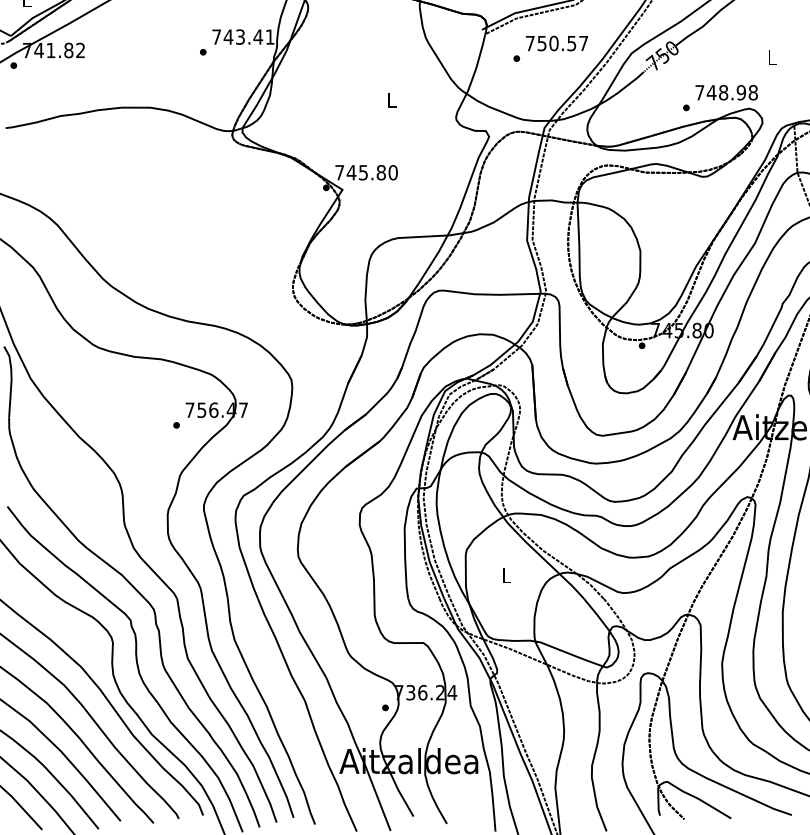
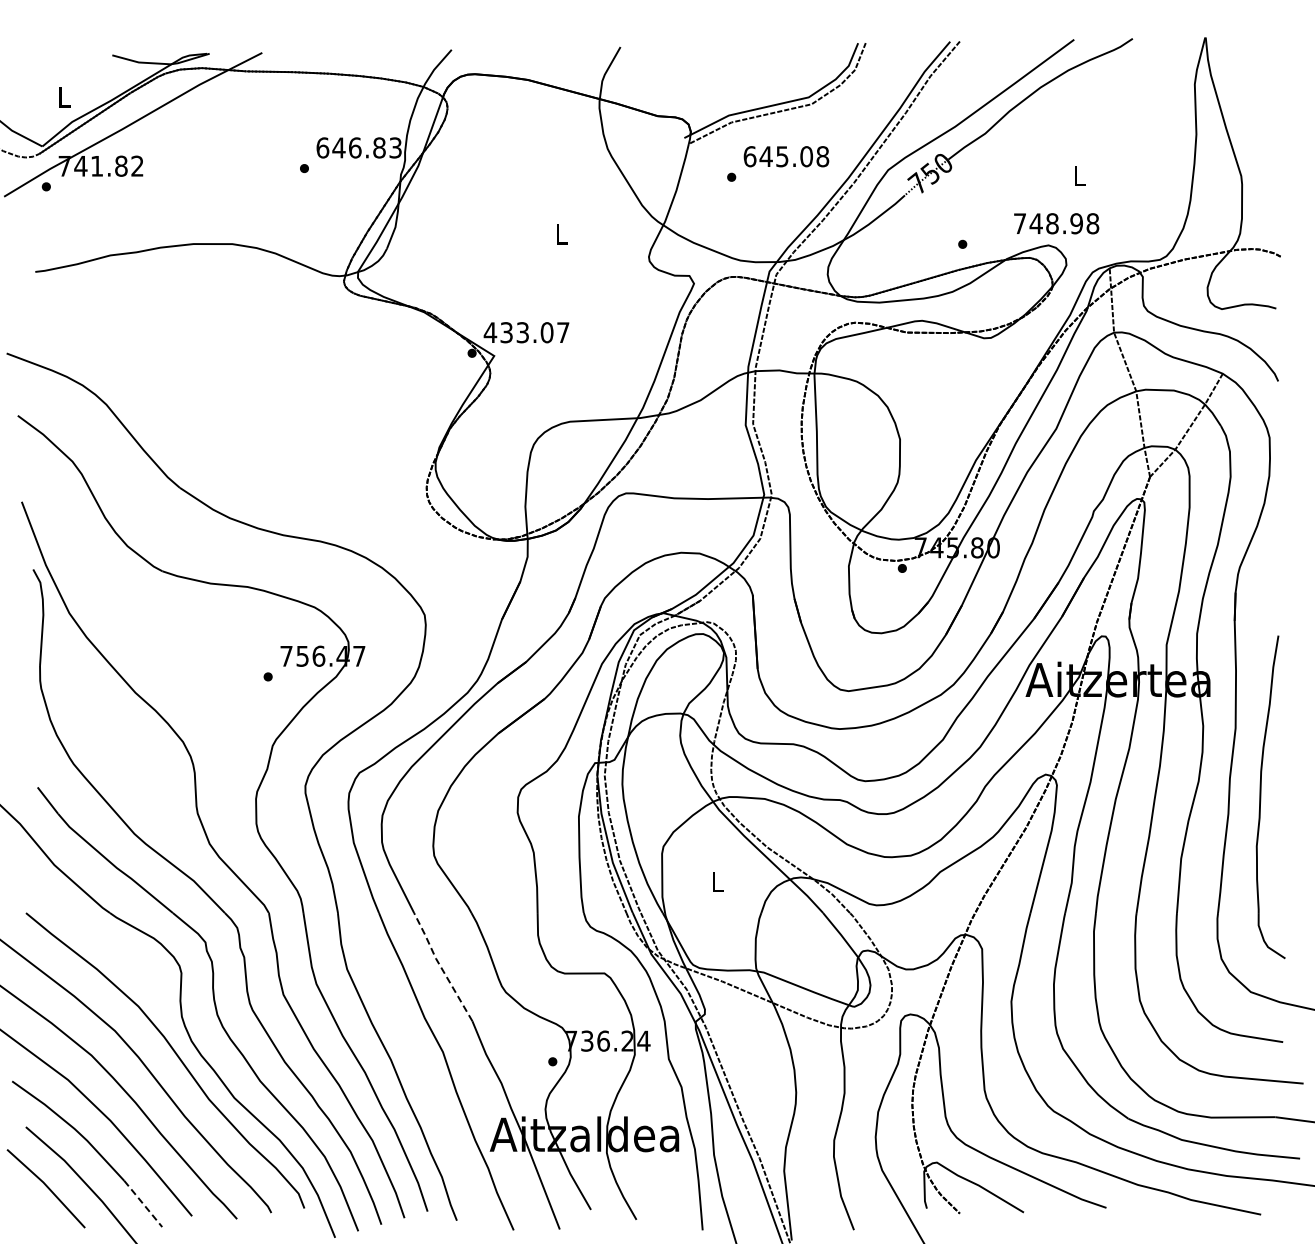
text: (242, 36) -> (358, 147), 743.41 -> 646.83
text: (557, 43) -> (786, 156), 750.57 -> 645.08
text: (726, 92) -> (1056, 223), moved
text: (366, 172) -> (526, 332), 745.80 -> 433.07
line: (303, 638) -> (440, 967), solid -> dashed
line: (85, 811) -> (143, 1203), solid -> dashed

